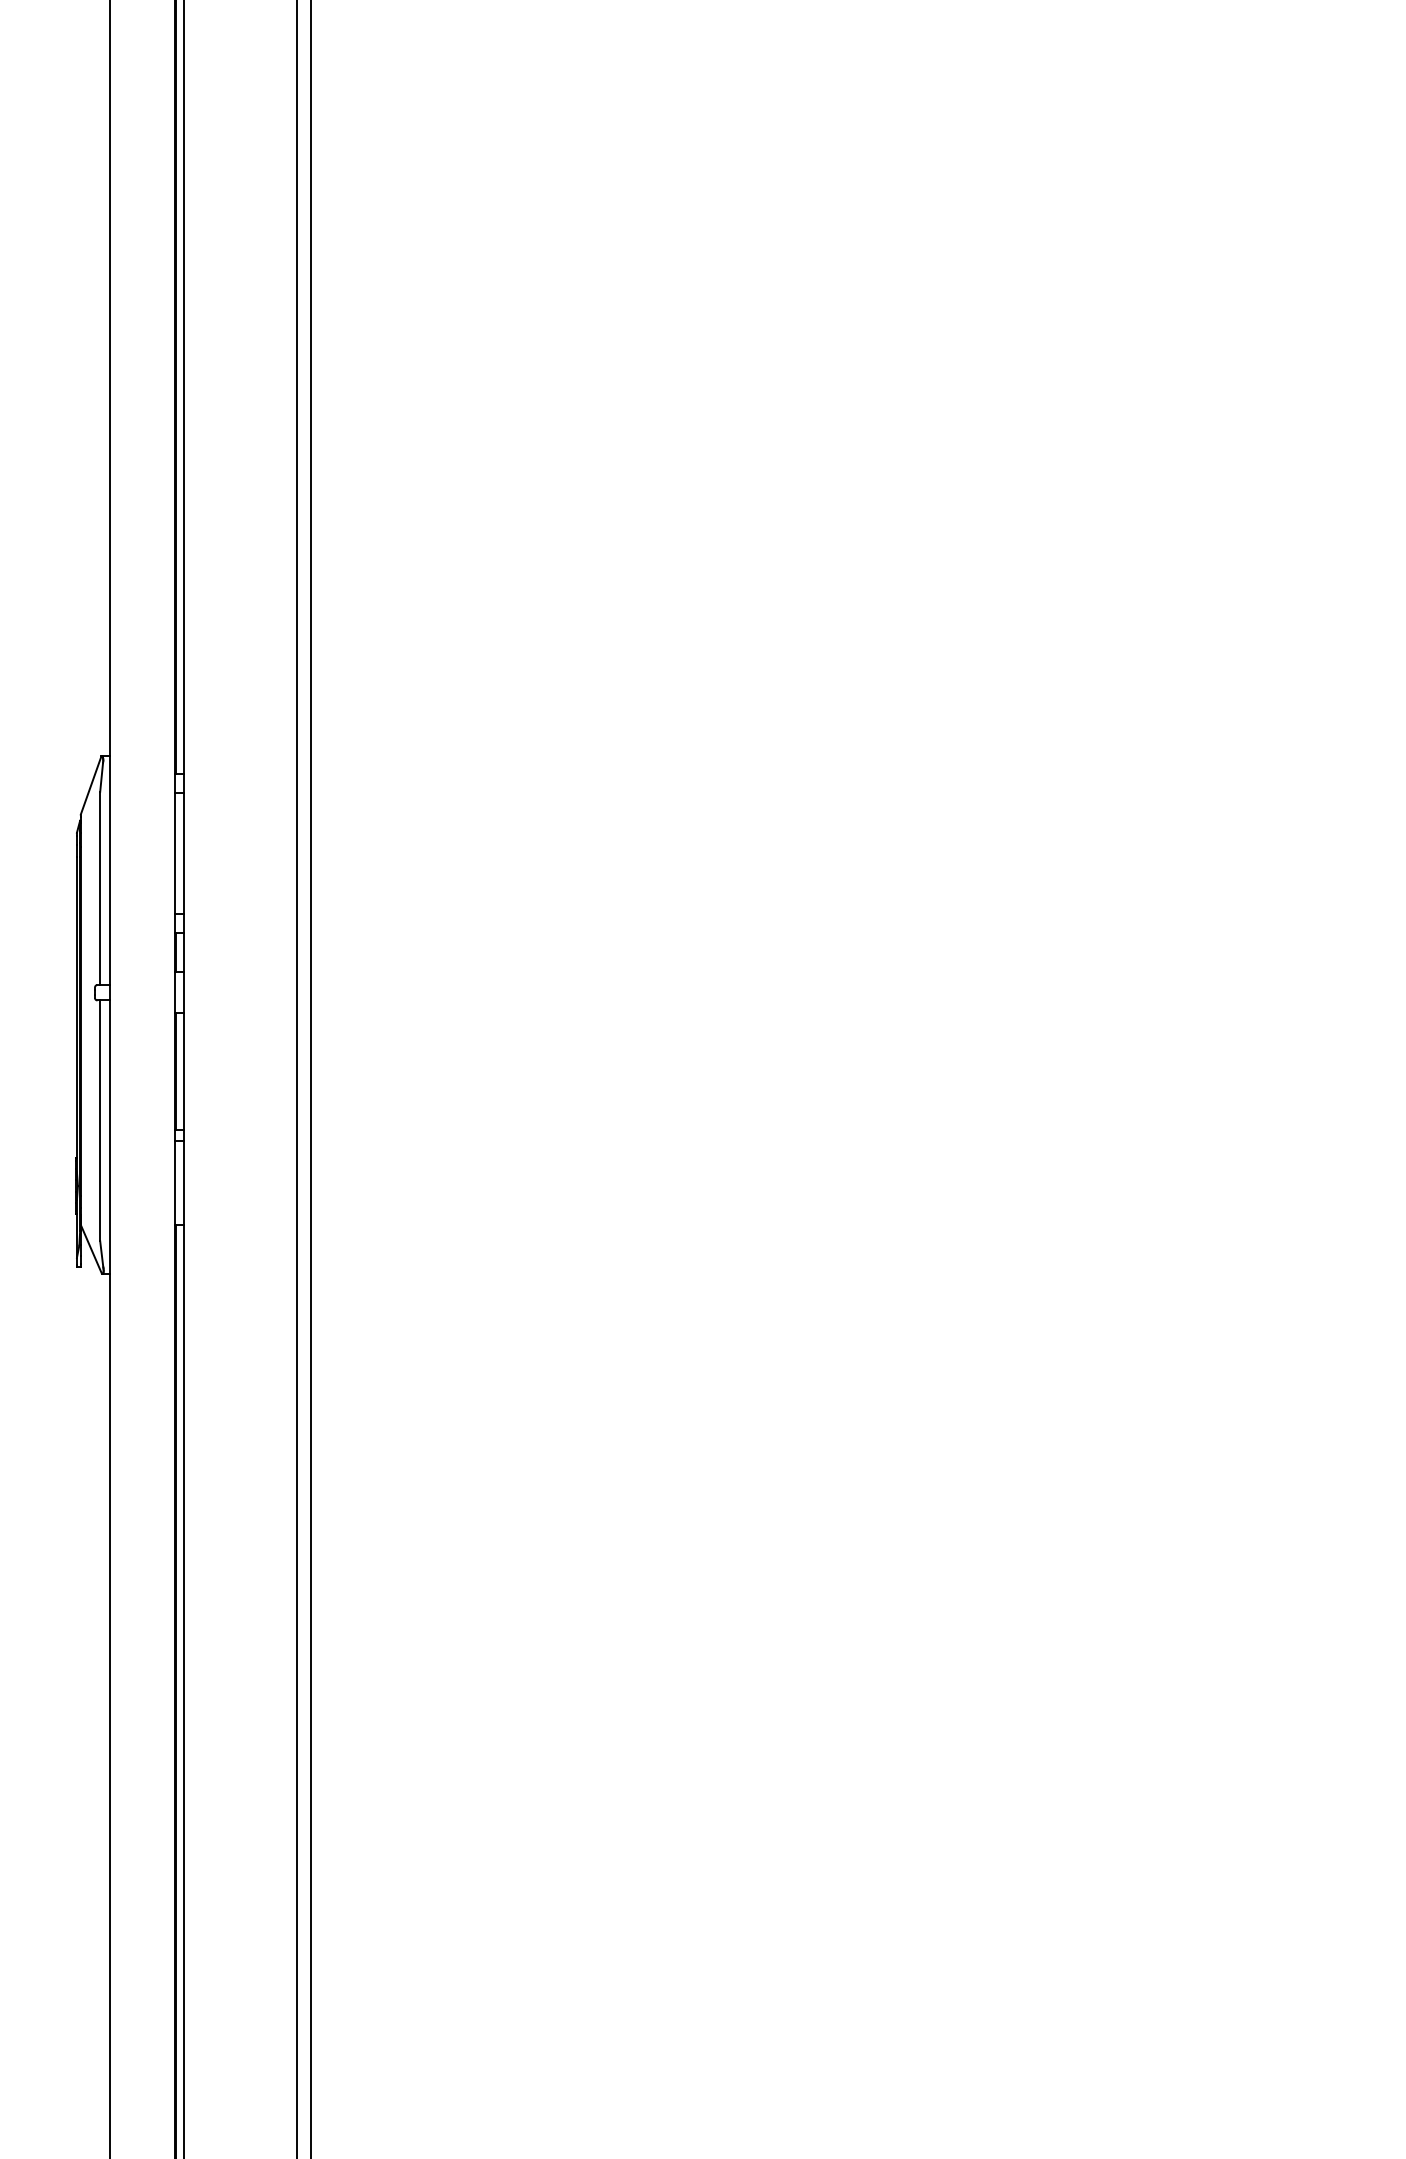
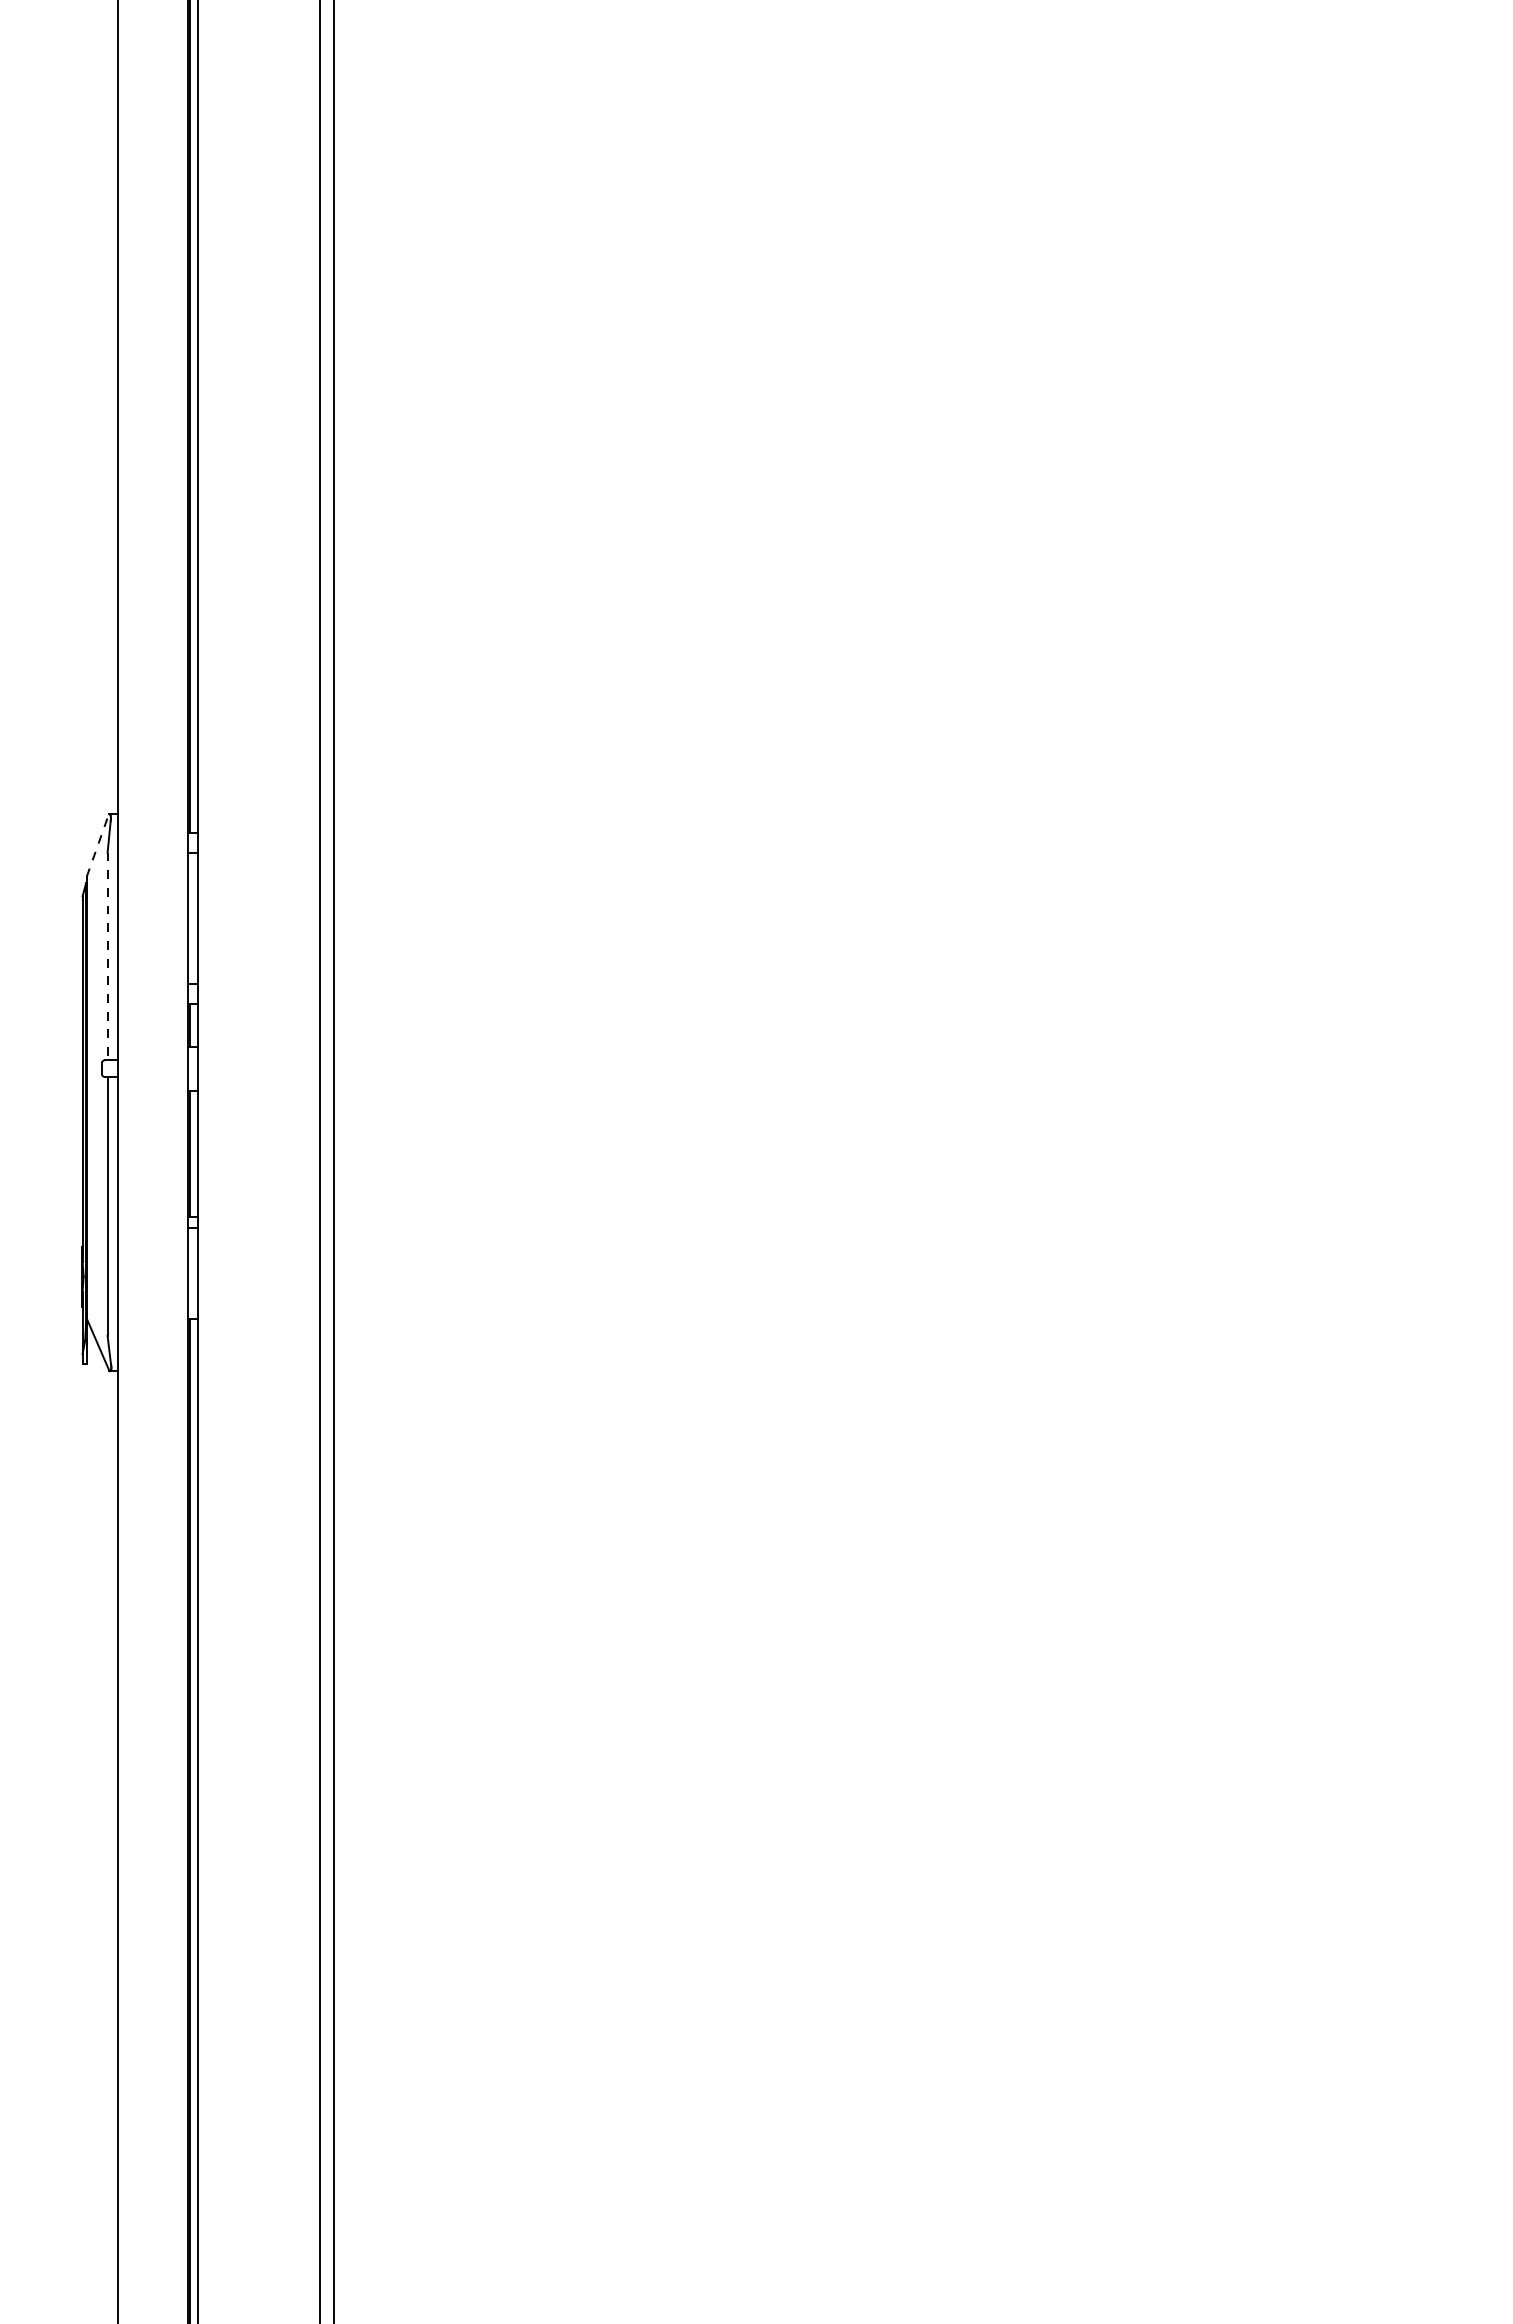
line: (91, 785) -> (98, 845), solid -> dashed
line: (100, 888) -> (107, 956), solid -> dashed

